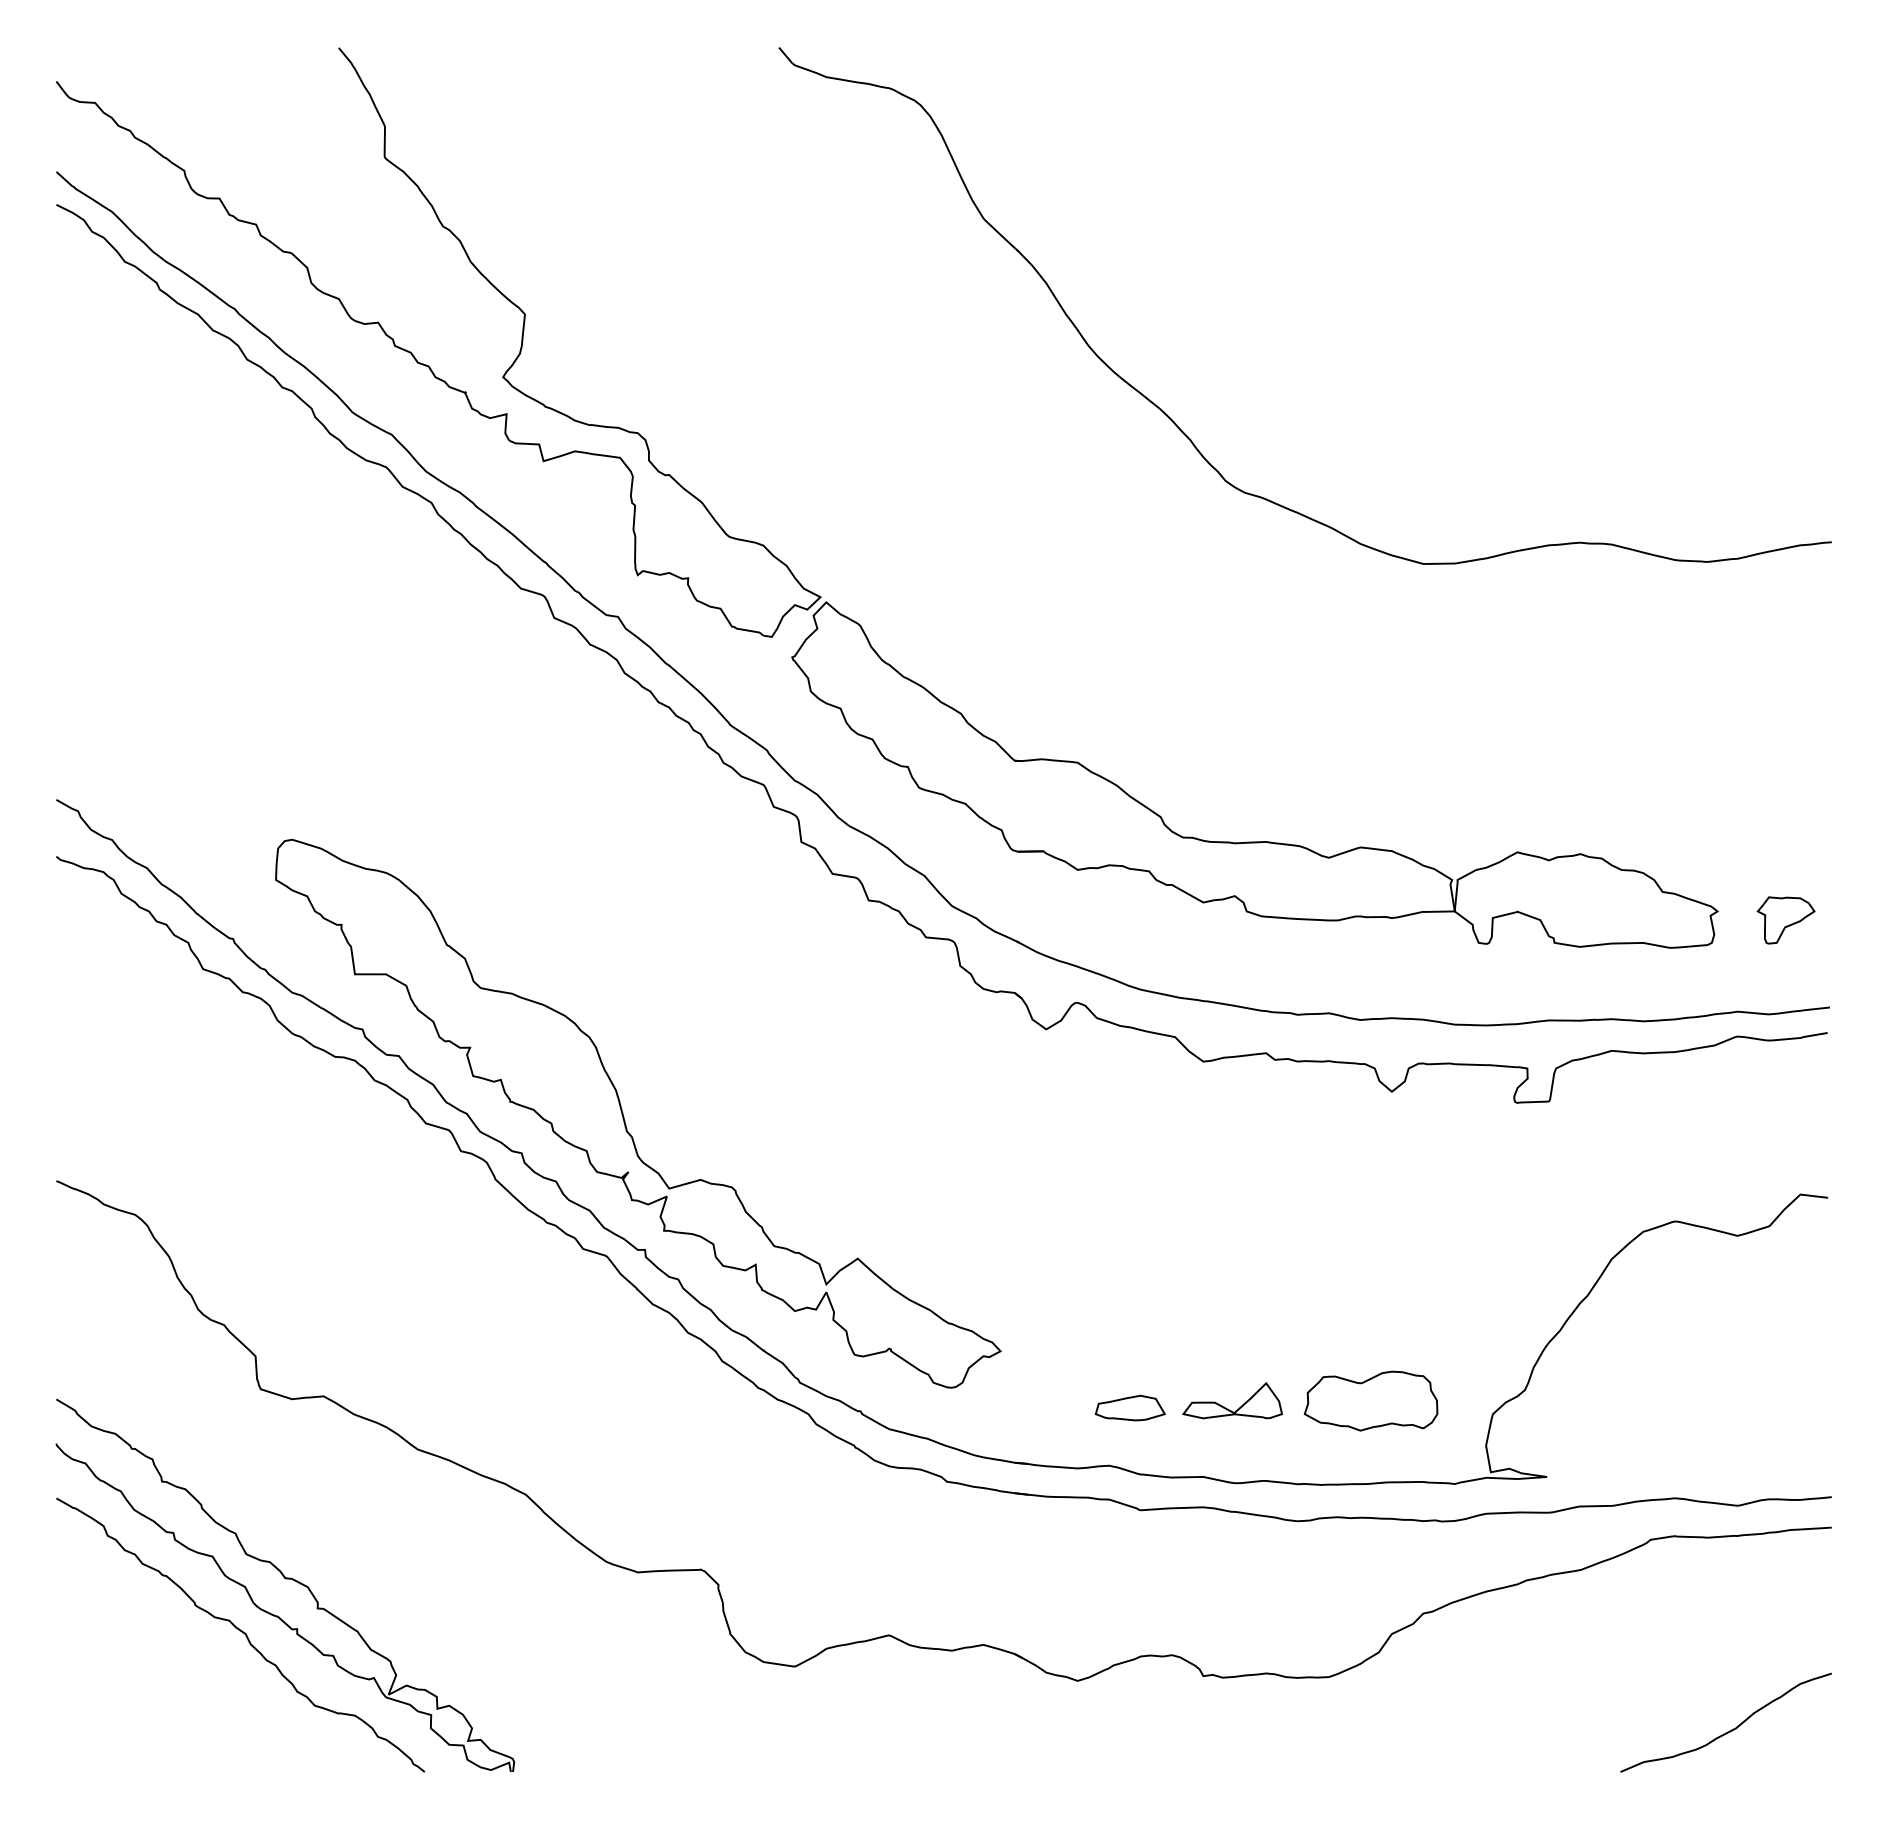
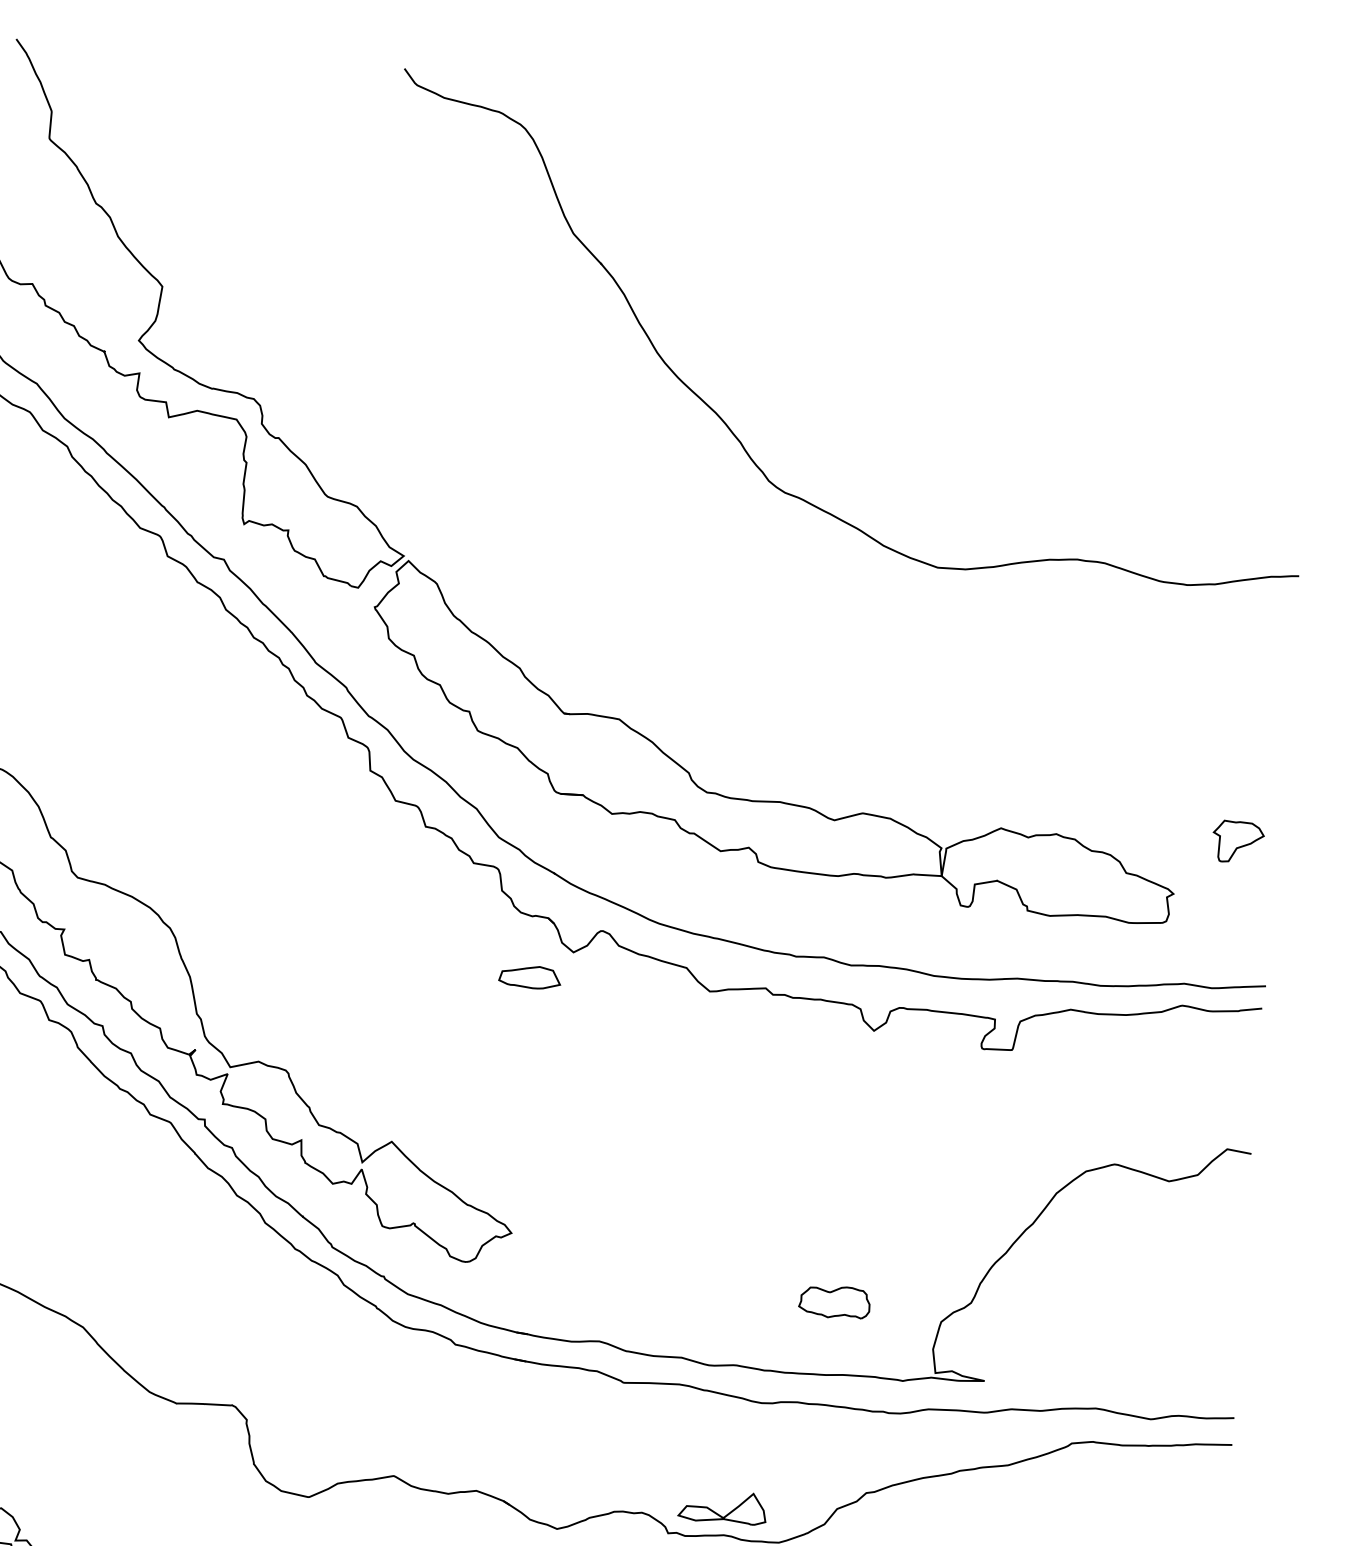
part: (1785, 920) -> (1237, 842), moved
part: (1370, 1400) -> (834, 1301), size x0.6
part: (1129, 1407) -> (529, 976), moved
part: (1226, 1407) -> (716, 1512), moved

